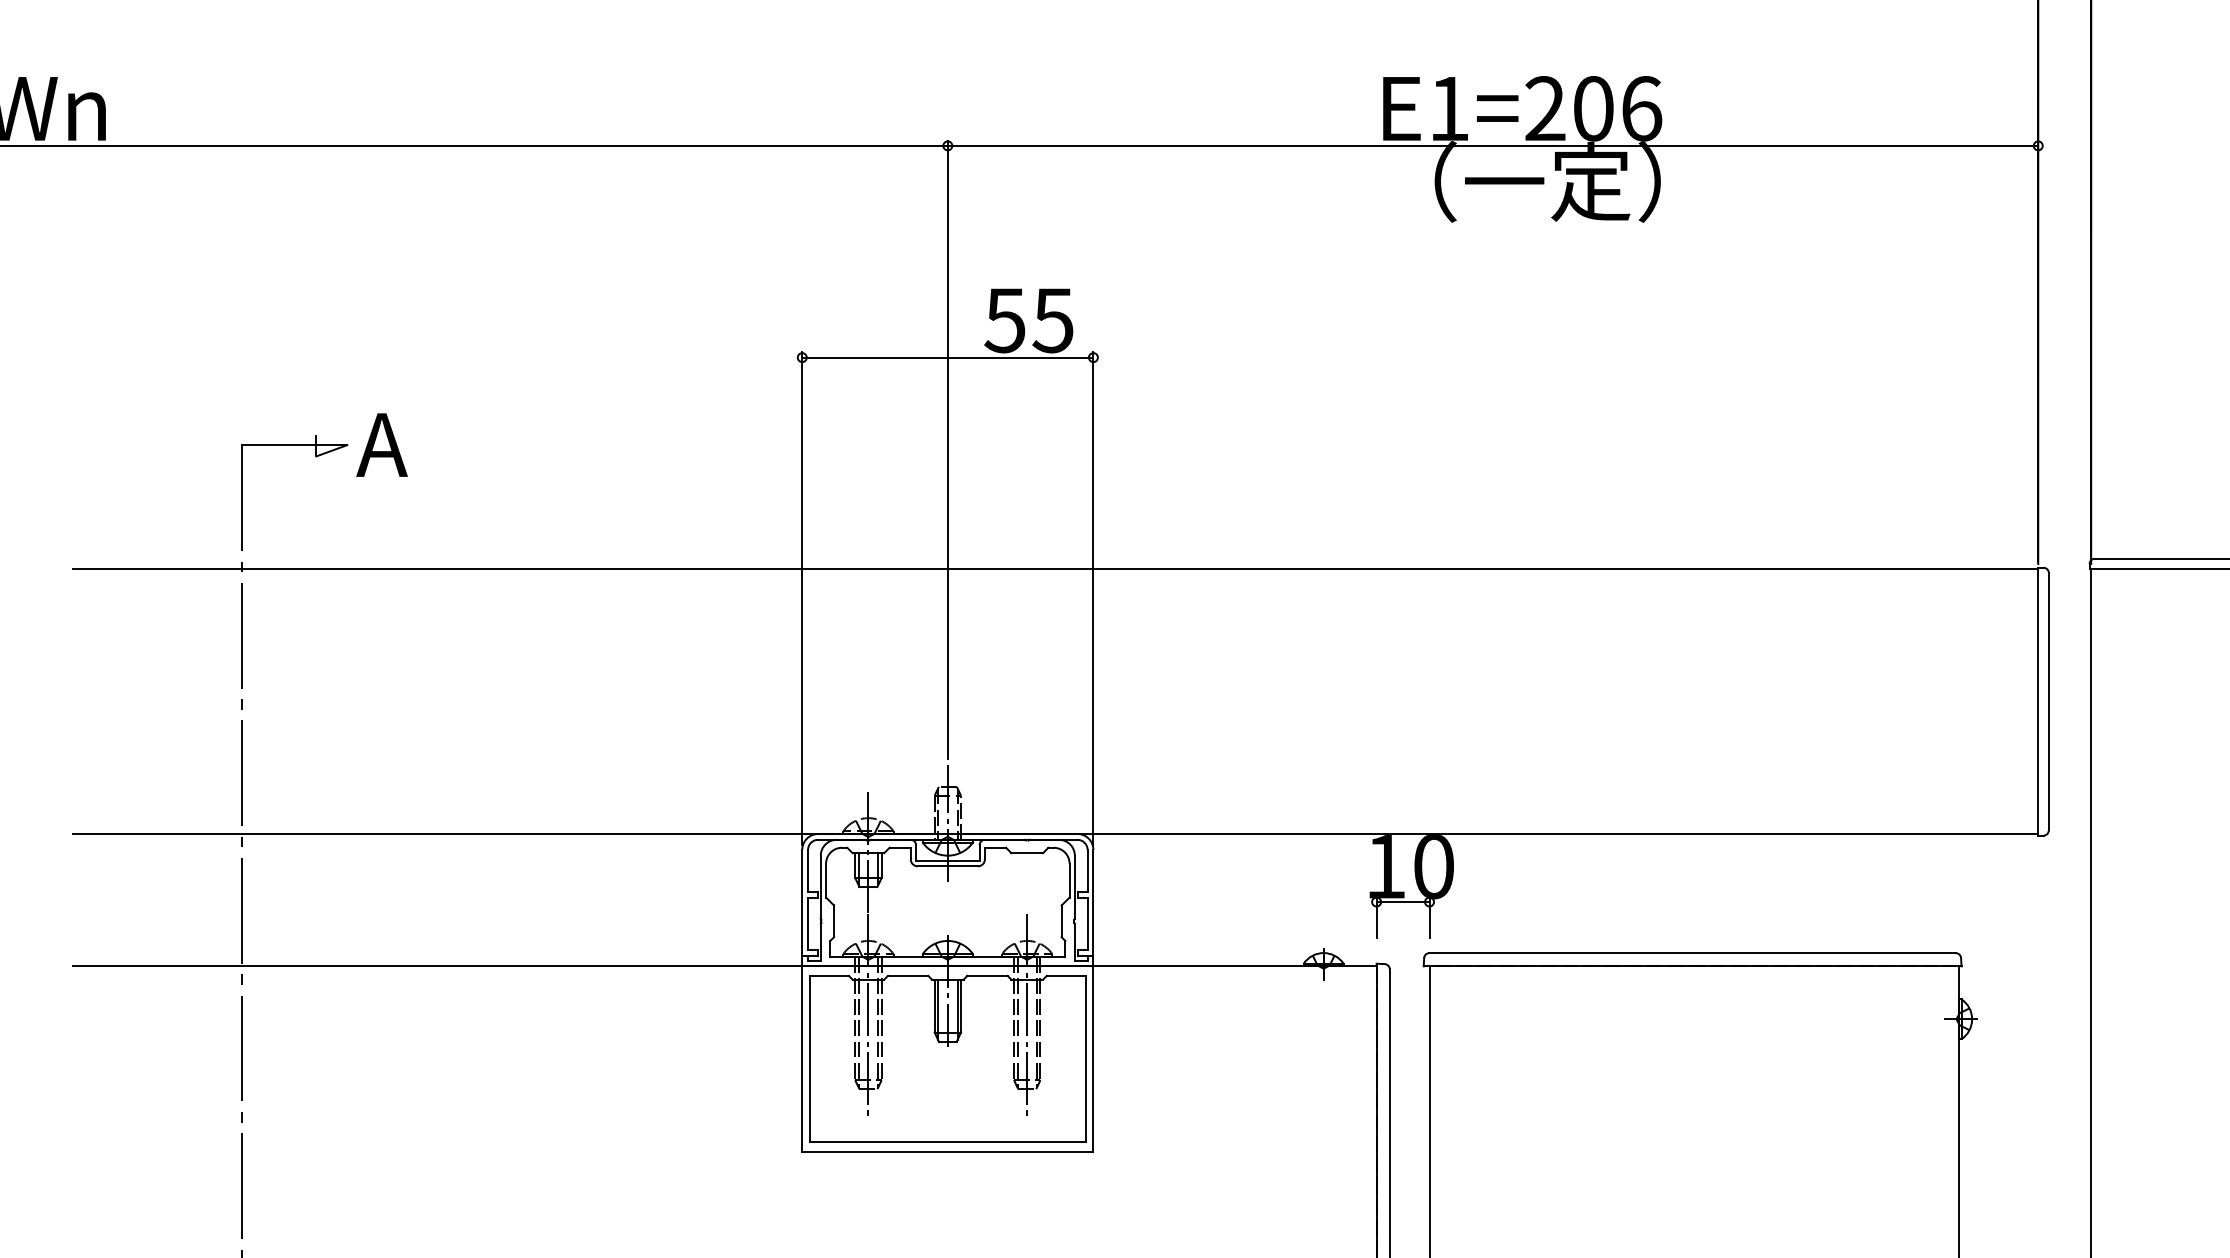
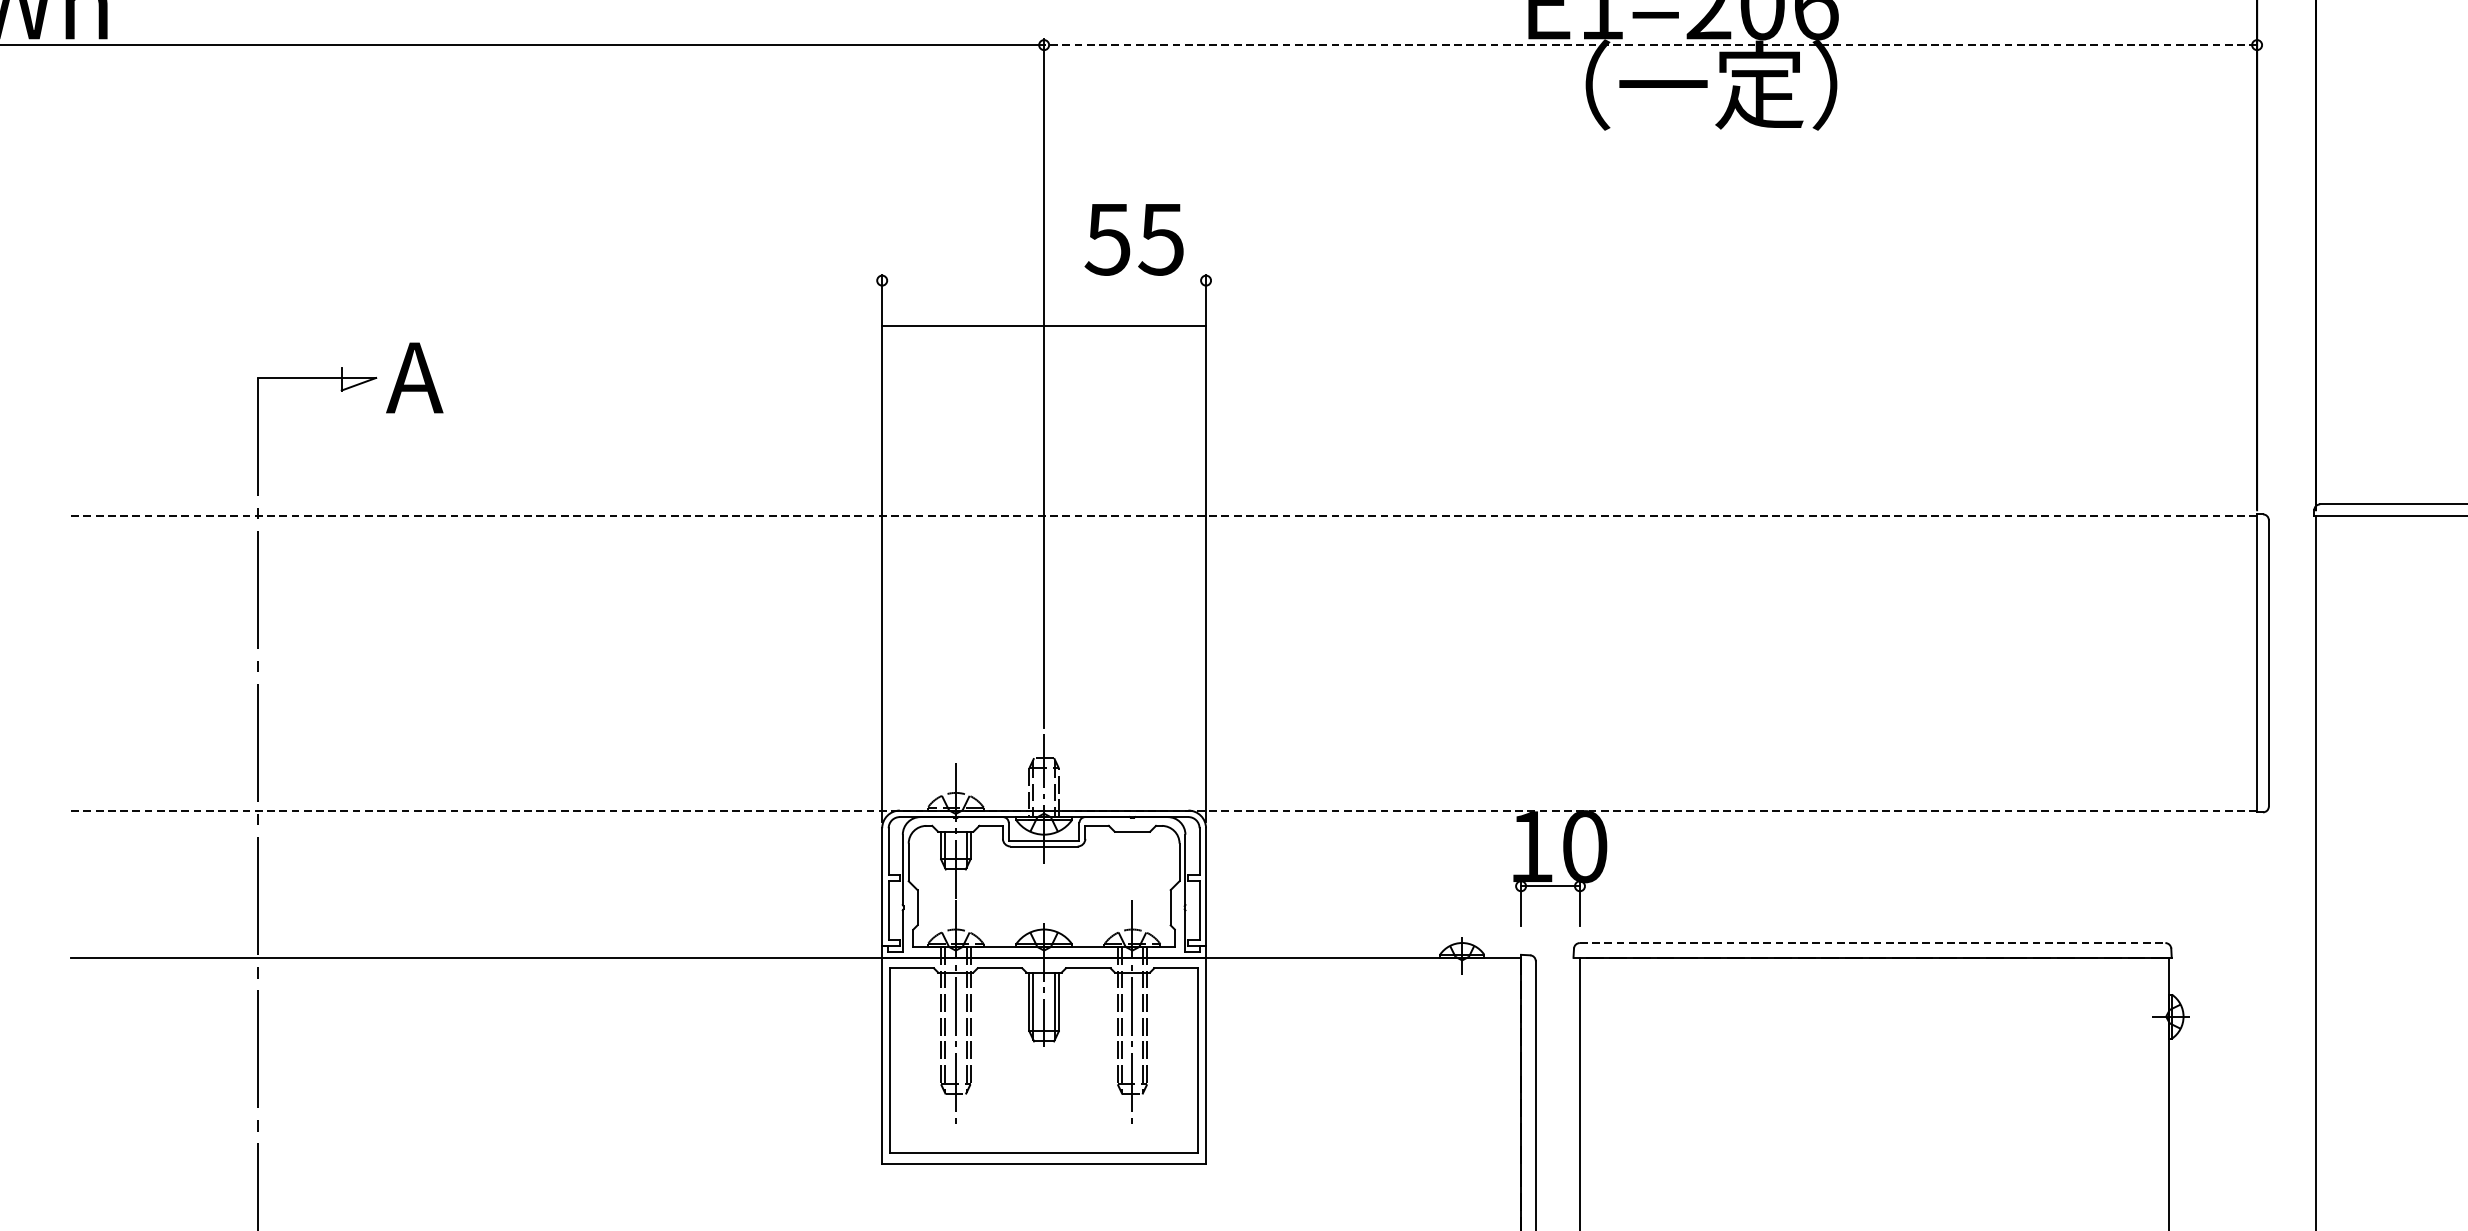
line: (1492, 145) -> (1650, 44), solid -> dashed
line: (947, 357) -> (1043, 326), moved
line: (1055, 569) -> (1163, 516), solid -> dashed
line: (1055, 834) -> (1163, 811), solid -> dashed
line: (1693, 953) -> (1873, 943), solid -> dashed

